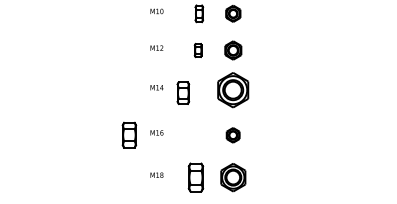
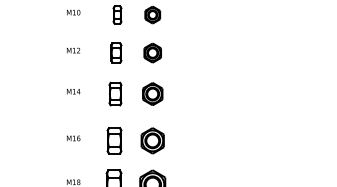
part: (198, 50) -> (116, 53), size x1.43
part: (233, 89) -> (152, 93), size x0.62
part: (183, 92) -> (115, 93), moved
part: (129, 134) -> (114, 140), moved
part: (232, 135) -> (151, 141), size x1.67

